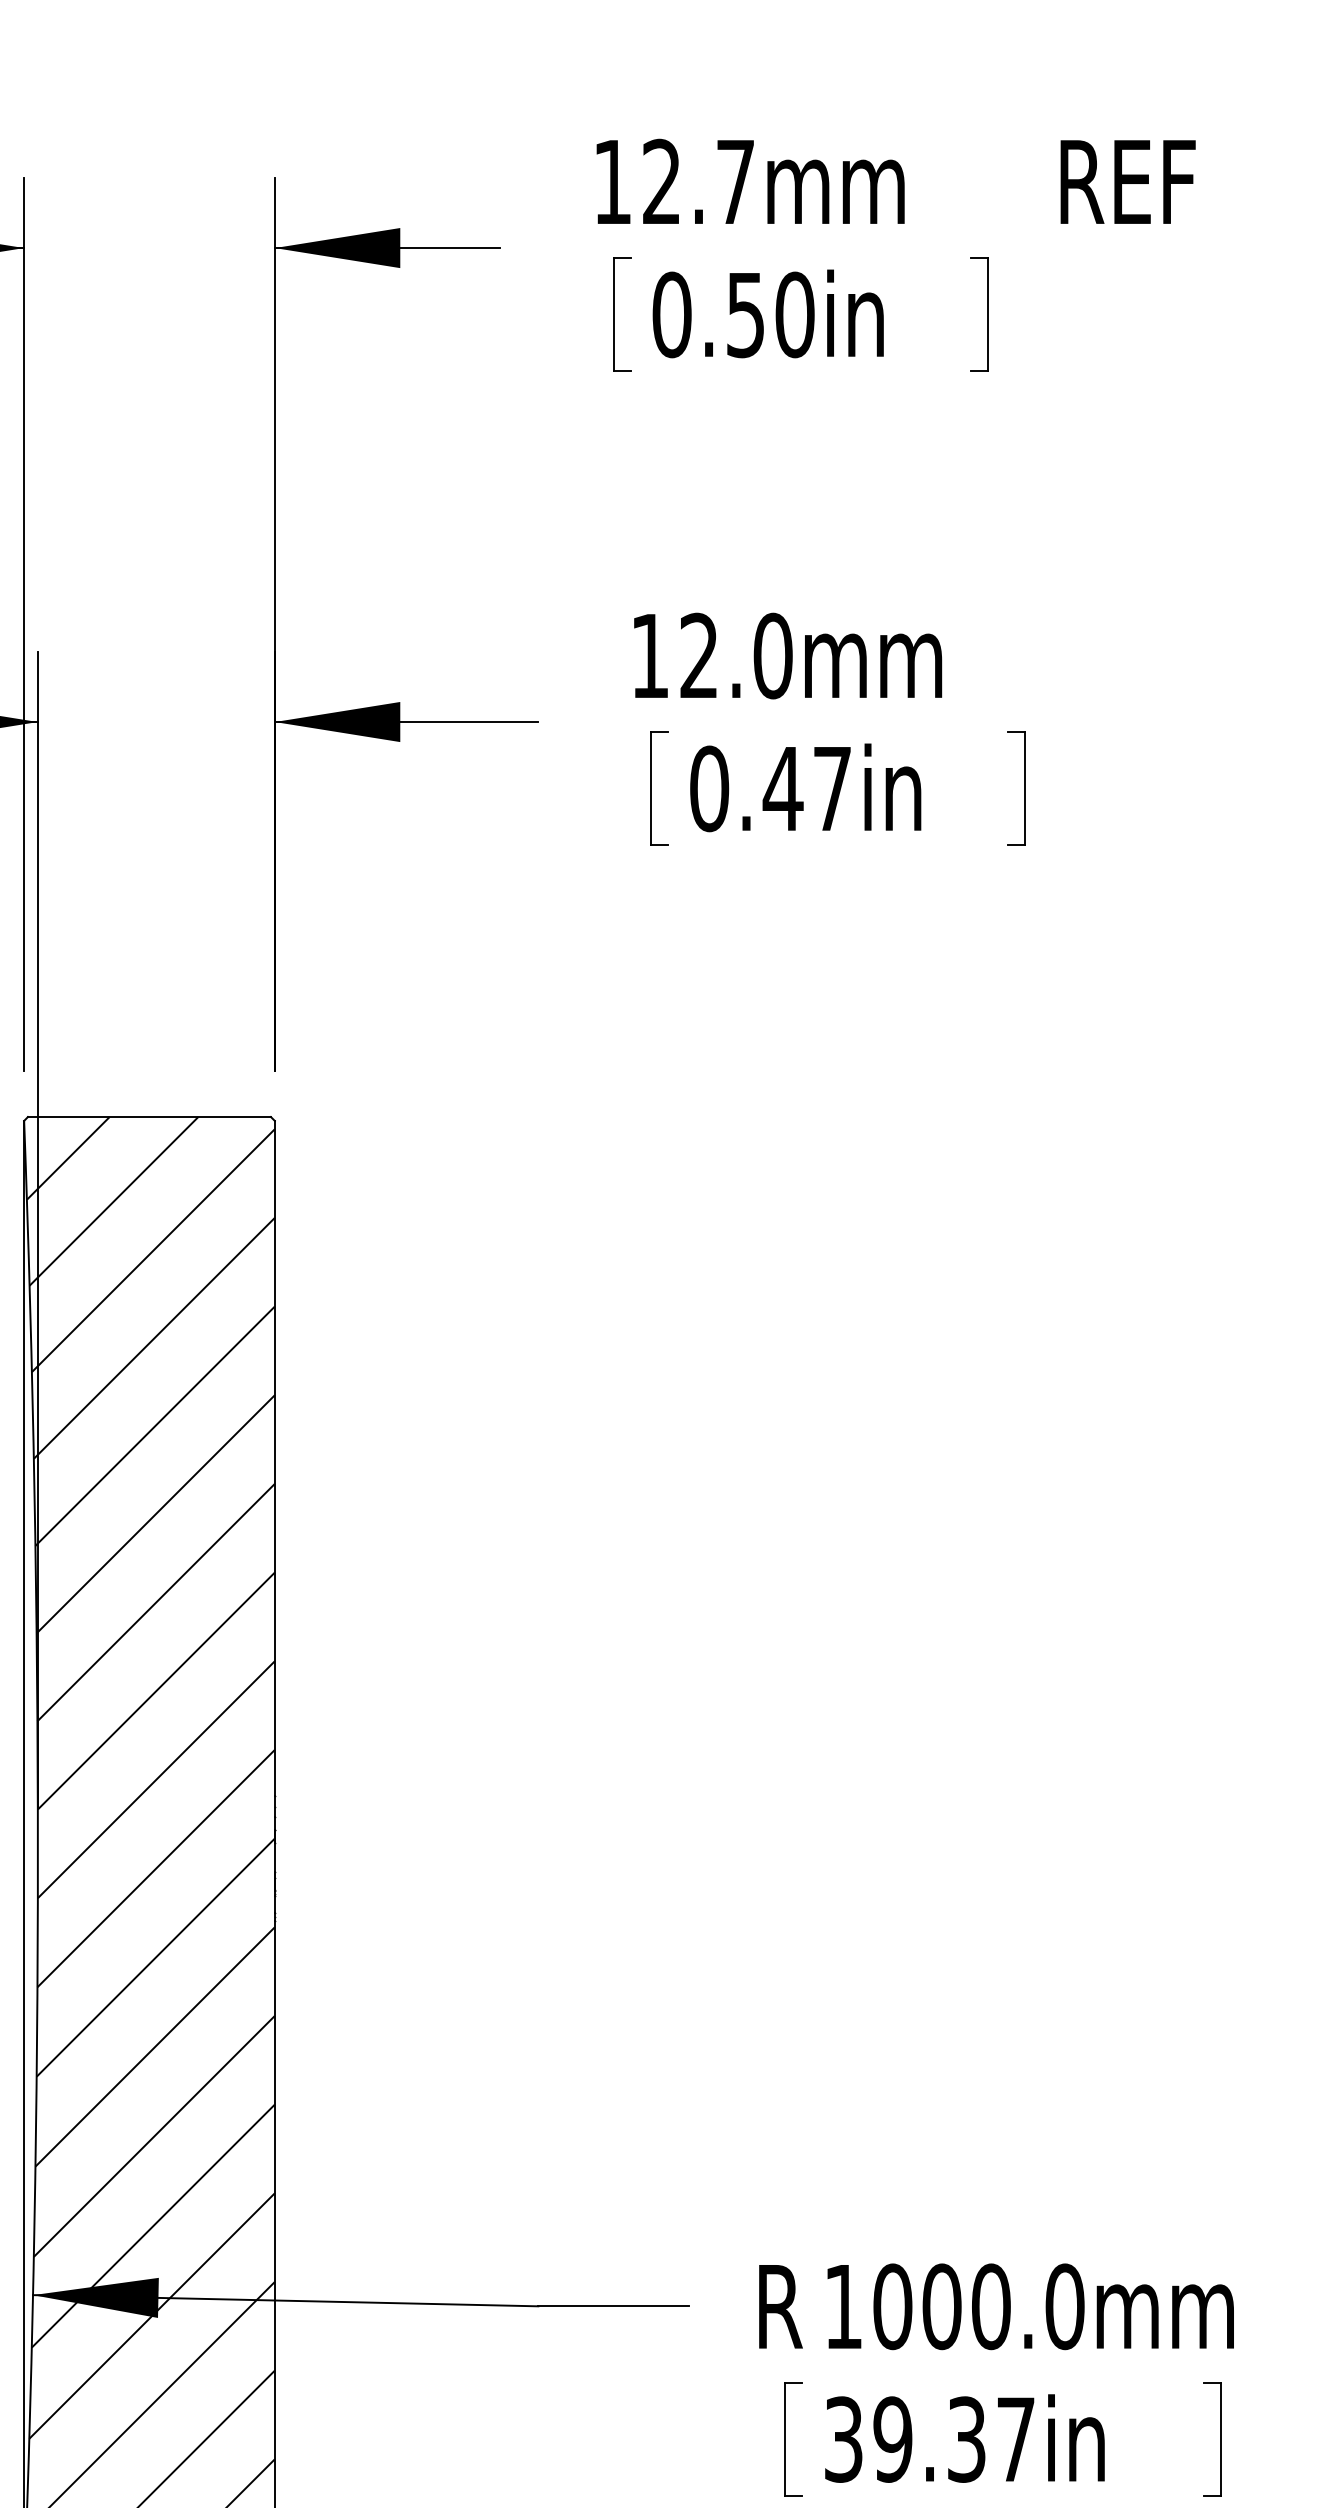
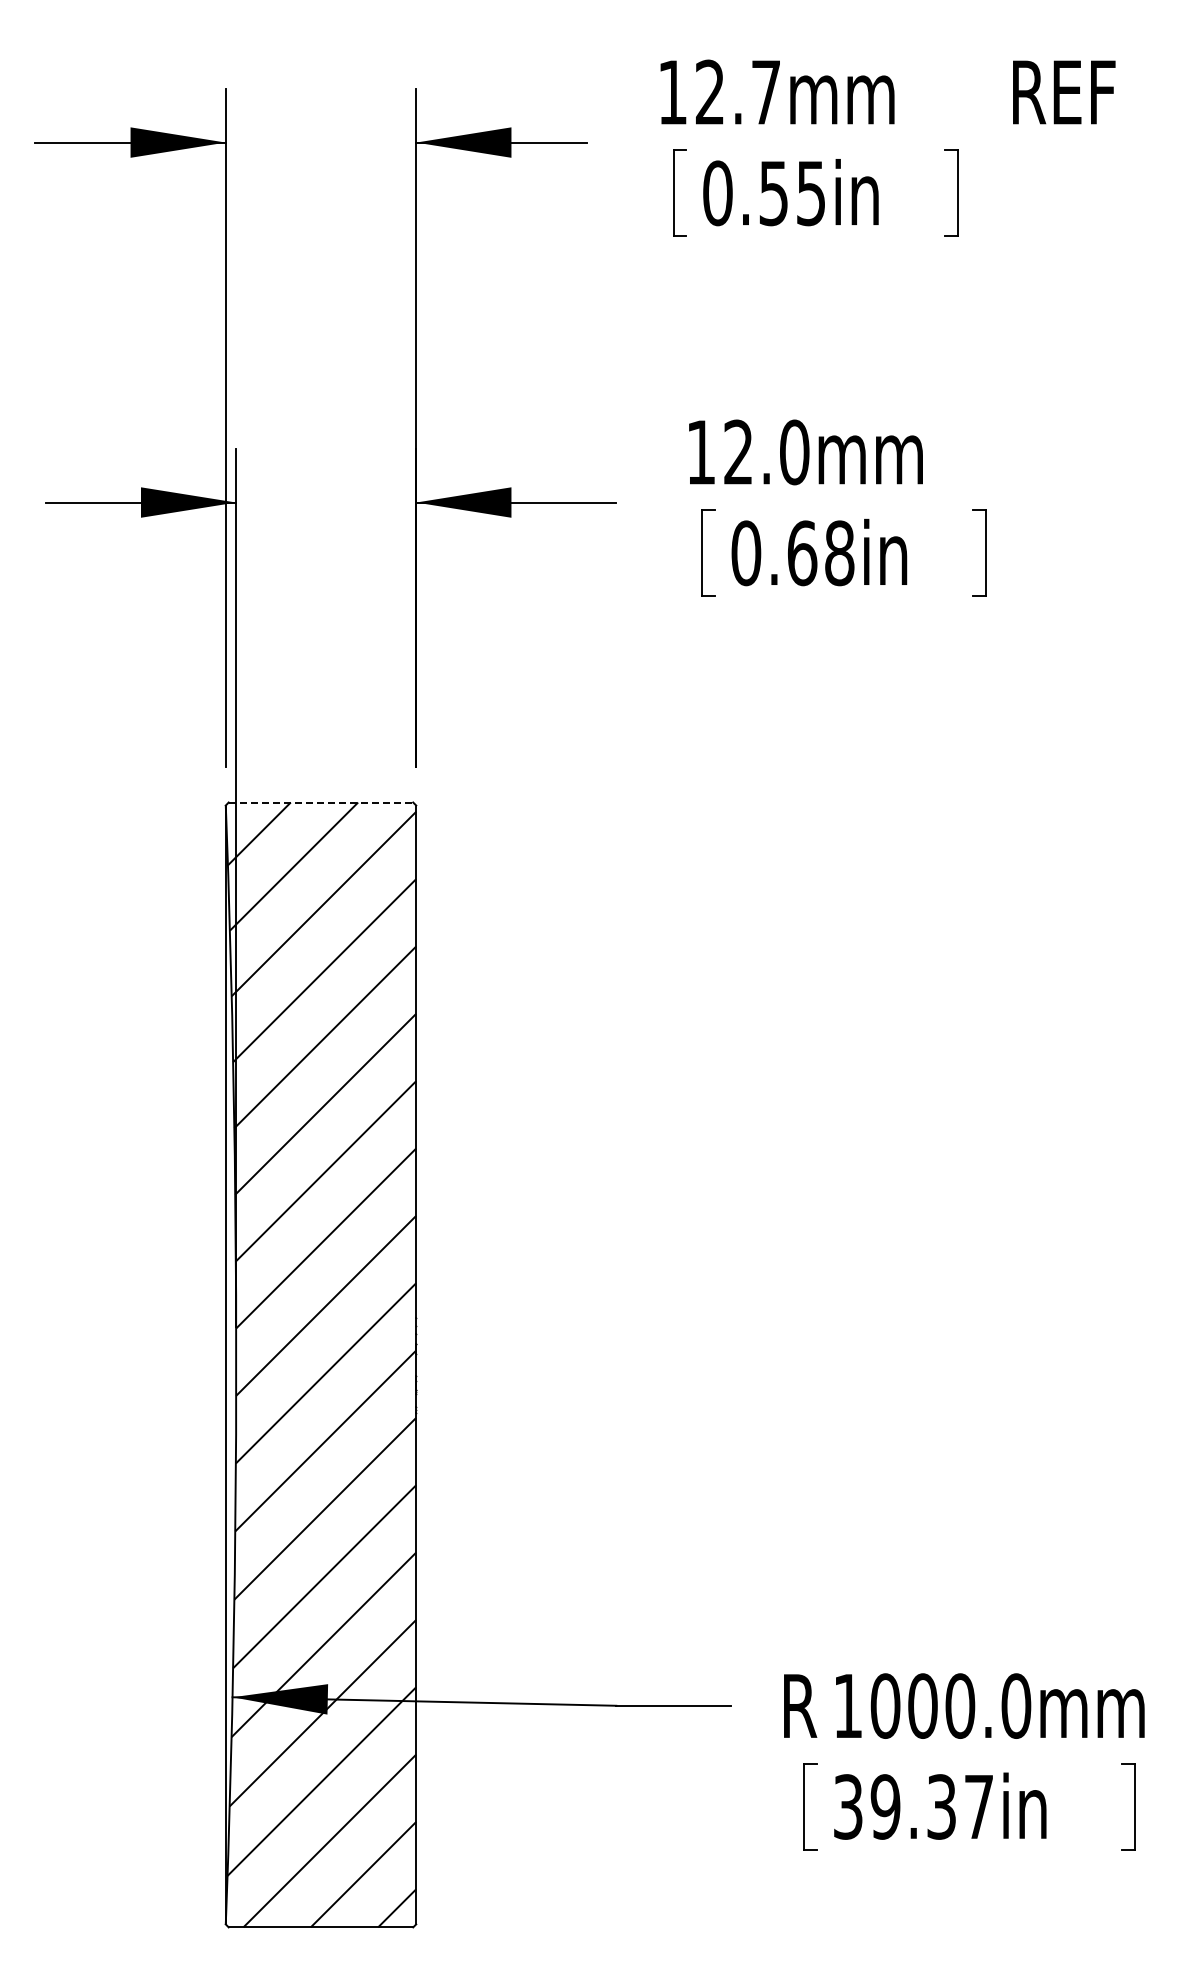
text: (795, 315) -> (811, 193), 0.50in -> 0.55in
text: (807, 789) -> (820, 553), 0.47in -> 0.68in
line: (150, 1116) -> (321, 802), solid -> dashed

